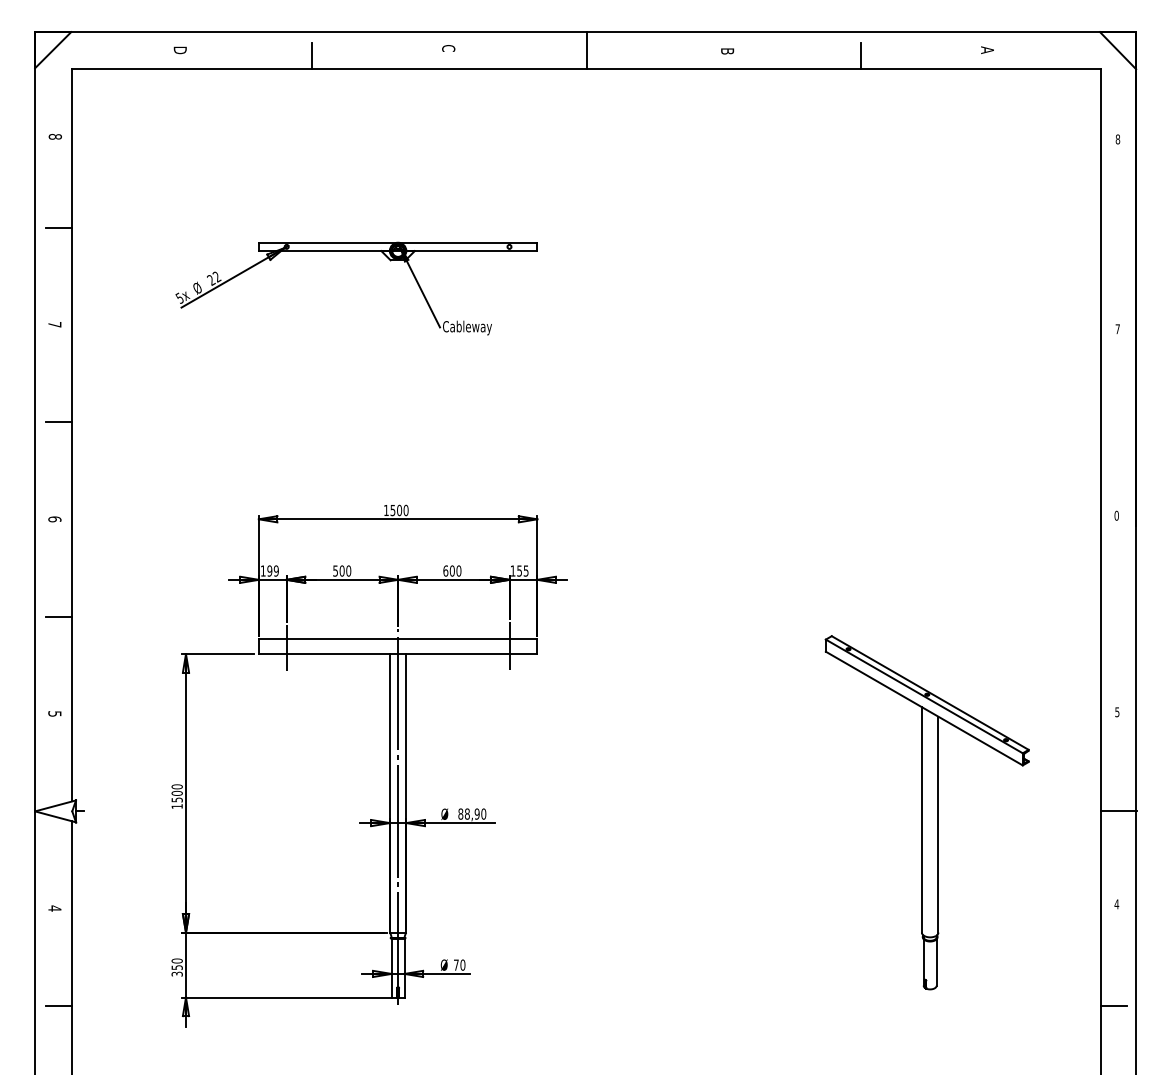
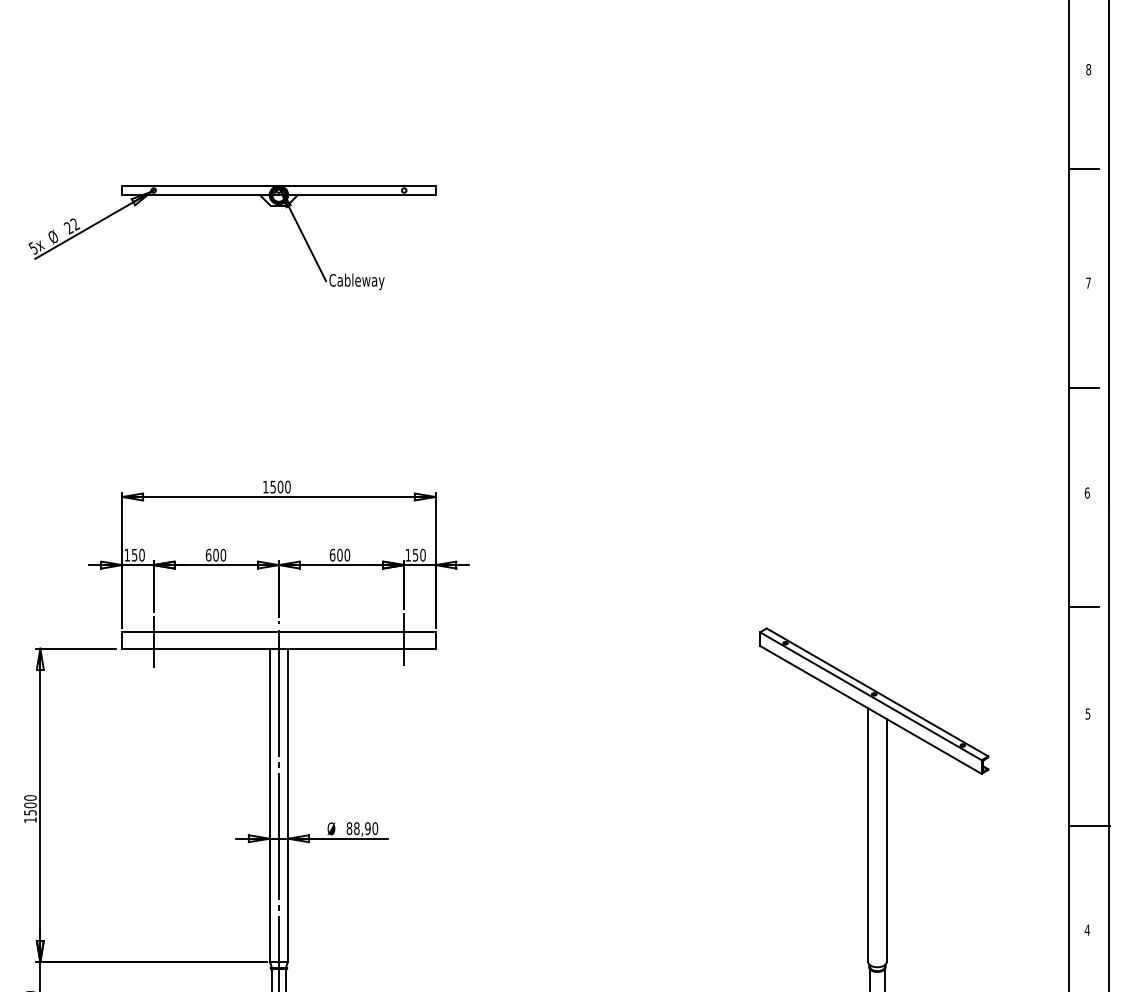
line: (1113, 227) -> (1083, 168), added
line: (1113, 422) -> (1083, 388), added
text: (1116, 514) -> (1087, 491), 0 -> 6
text: (272, 570) -> (137, 554), 199 -> 150
text: (335, 570) -> (208, 554), 500 -> 600
text: (525, 570) -> (422, 554), 155 -> 150
line: (1113, 616) -> (1083, 606), added

